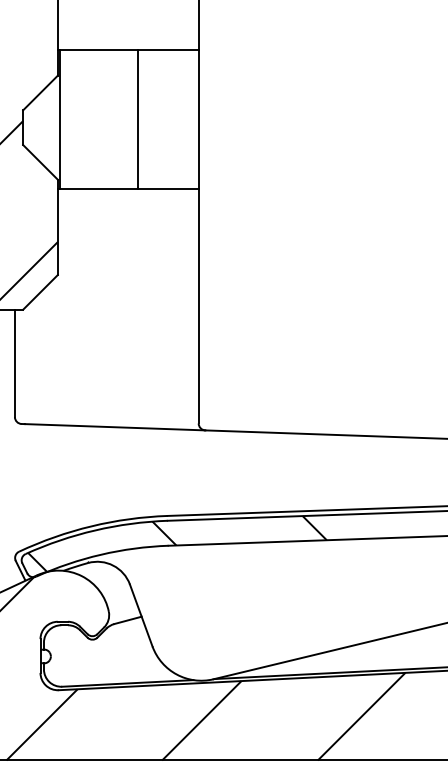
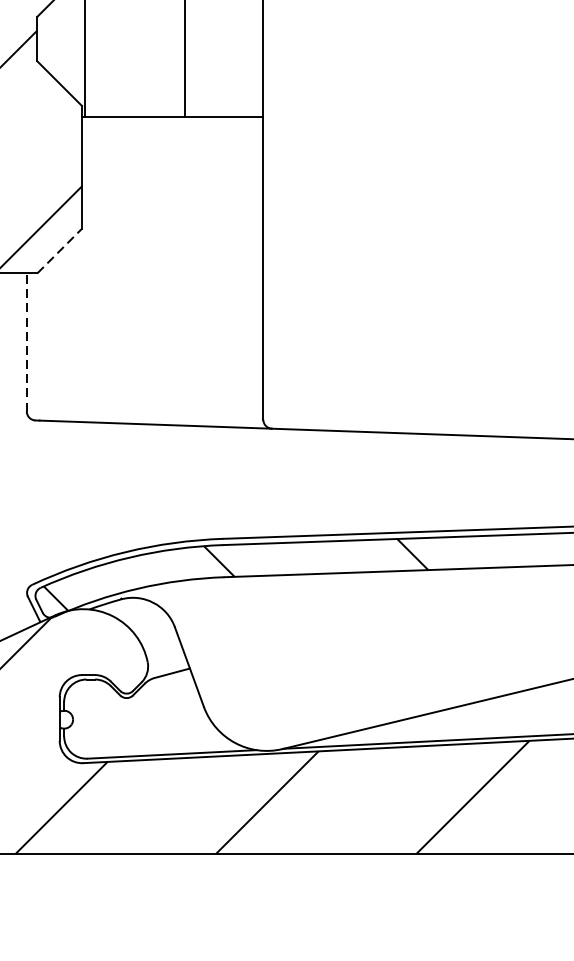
line: (40, 292) -> (59, 251), solid -> dashed
line: (14, 363) -> (26, 342), solid -> dashed

